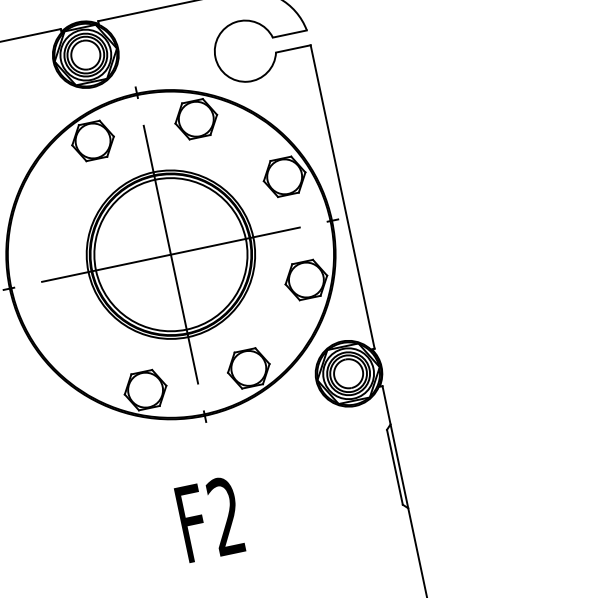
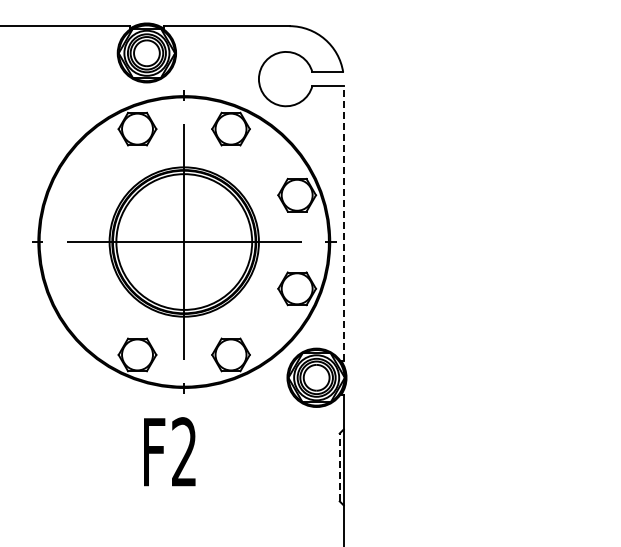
line: (342, 196) -> (343, 222), solid -> dashed
line: (394, 467) -> (339, 467), solid -> dashed
text: (209, 519) -> (169, 451), moved

